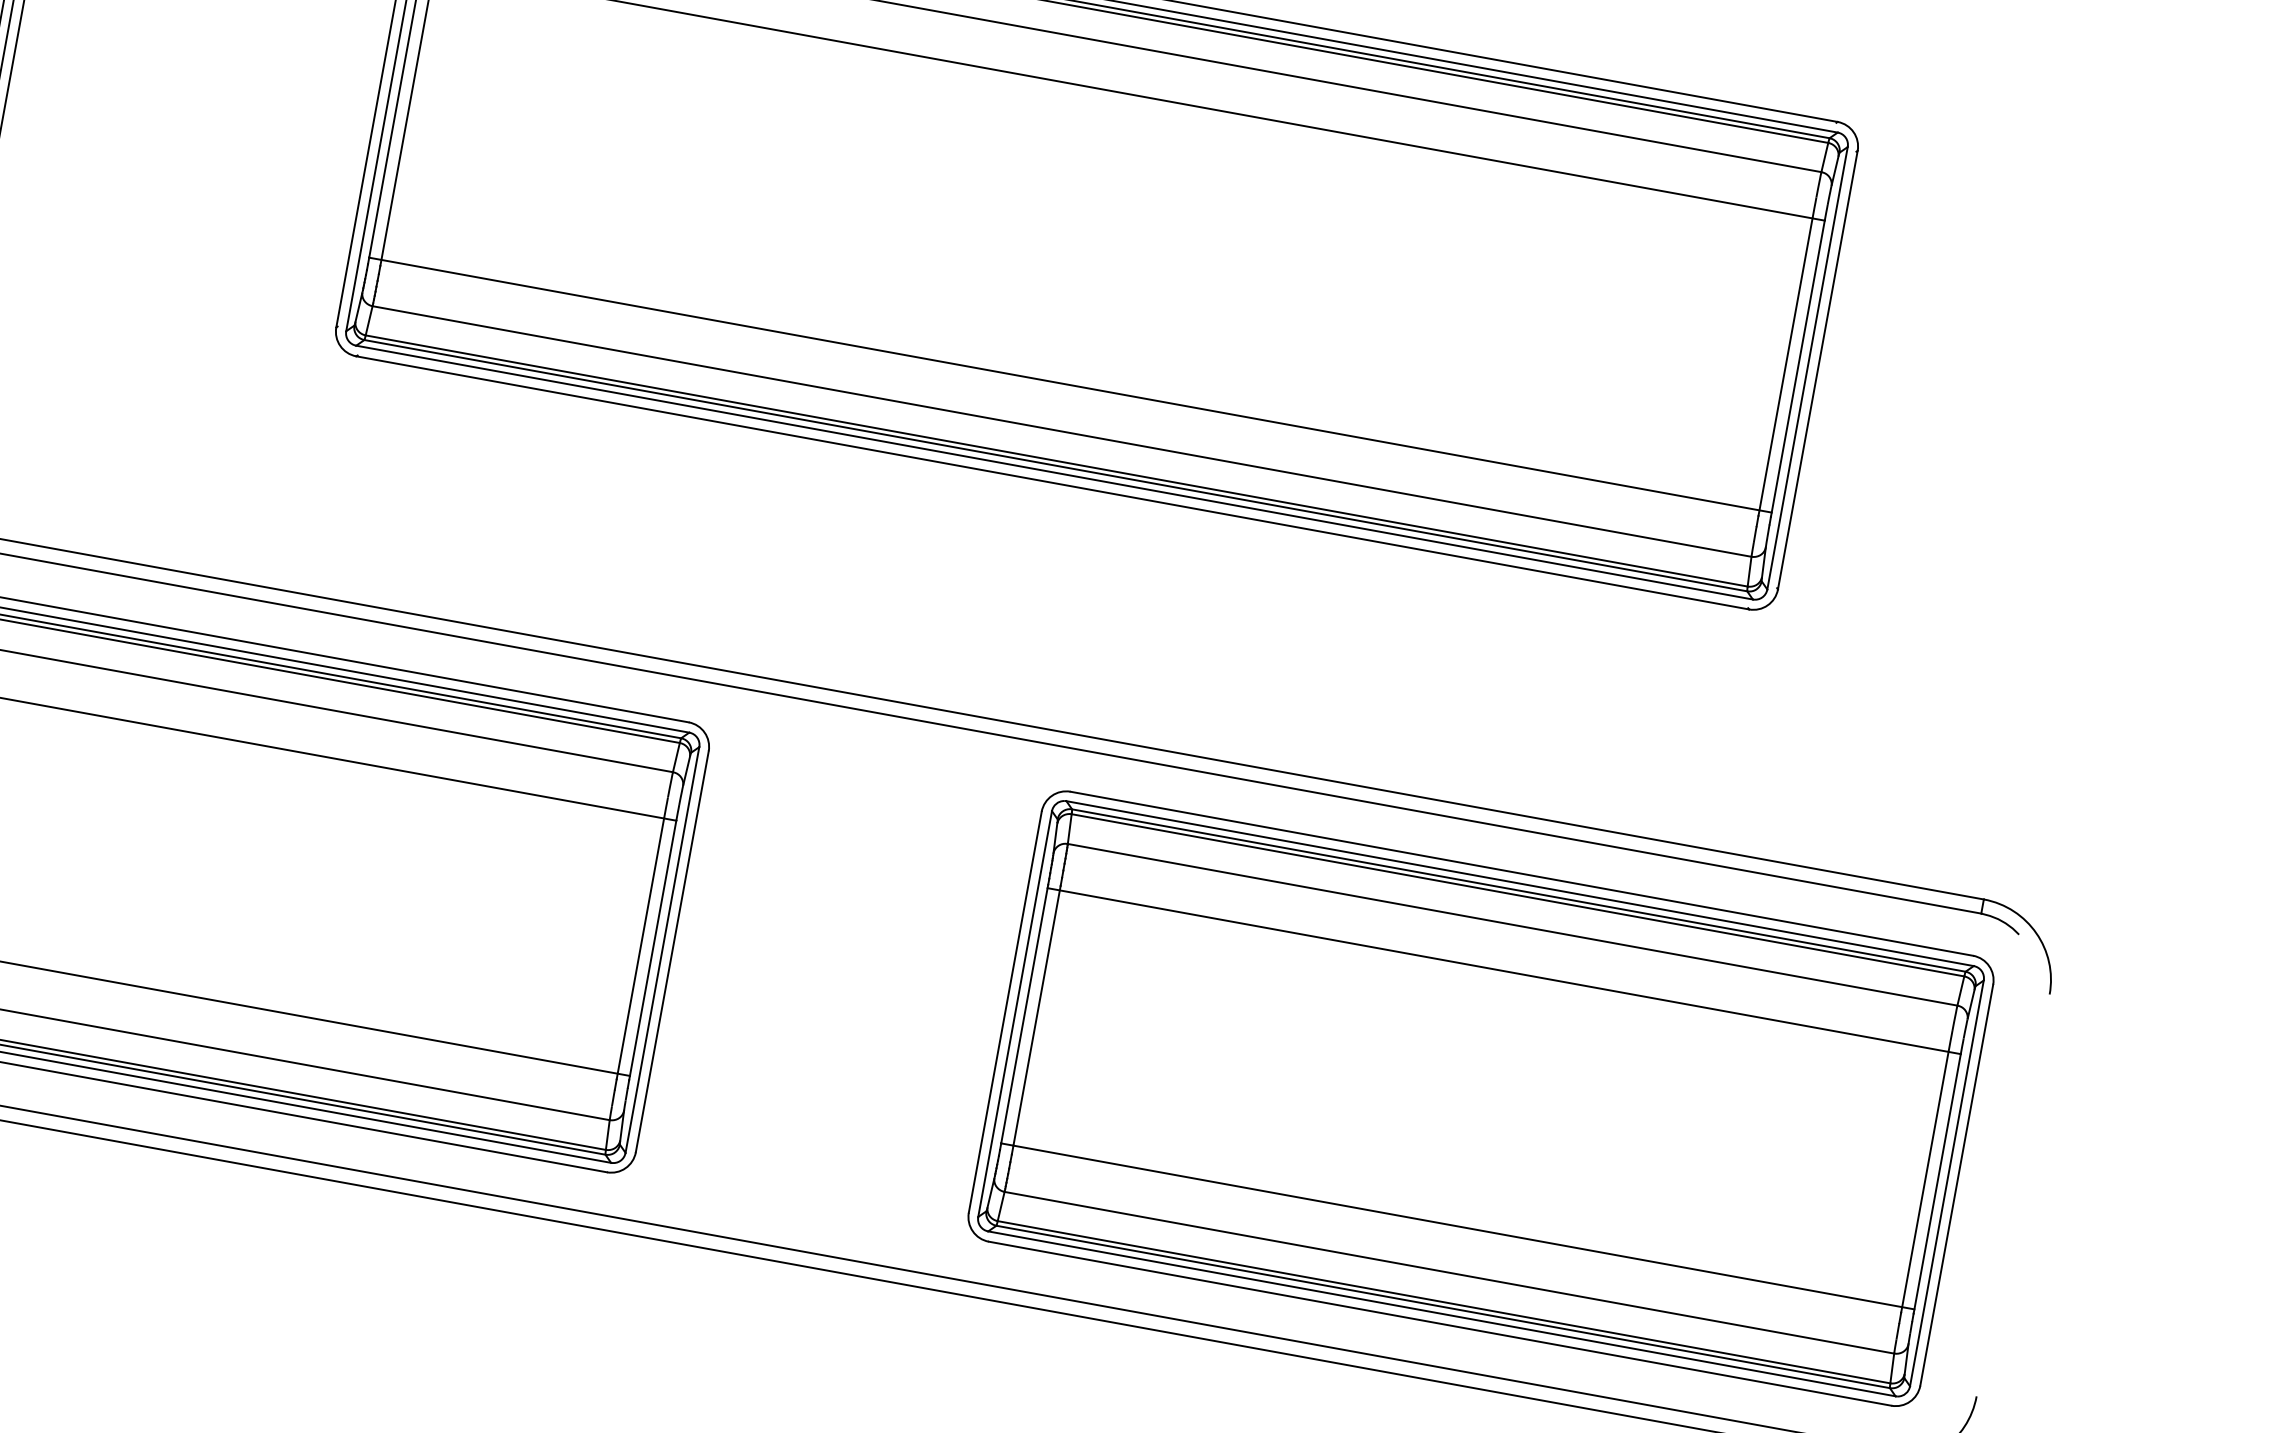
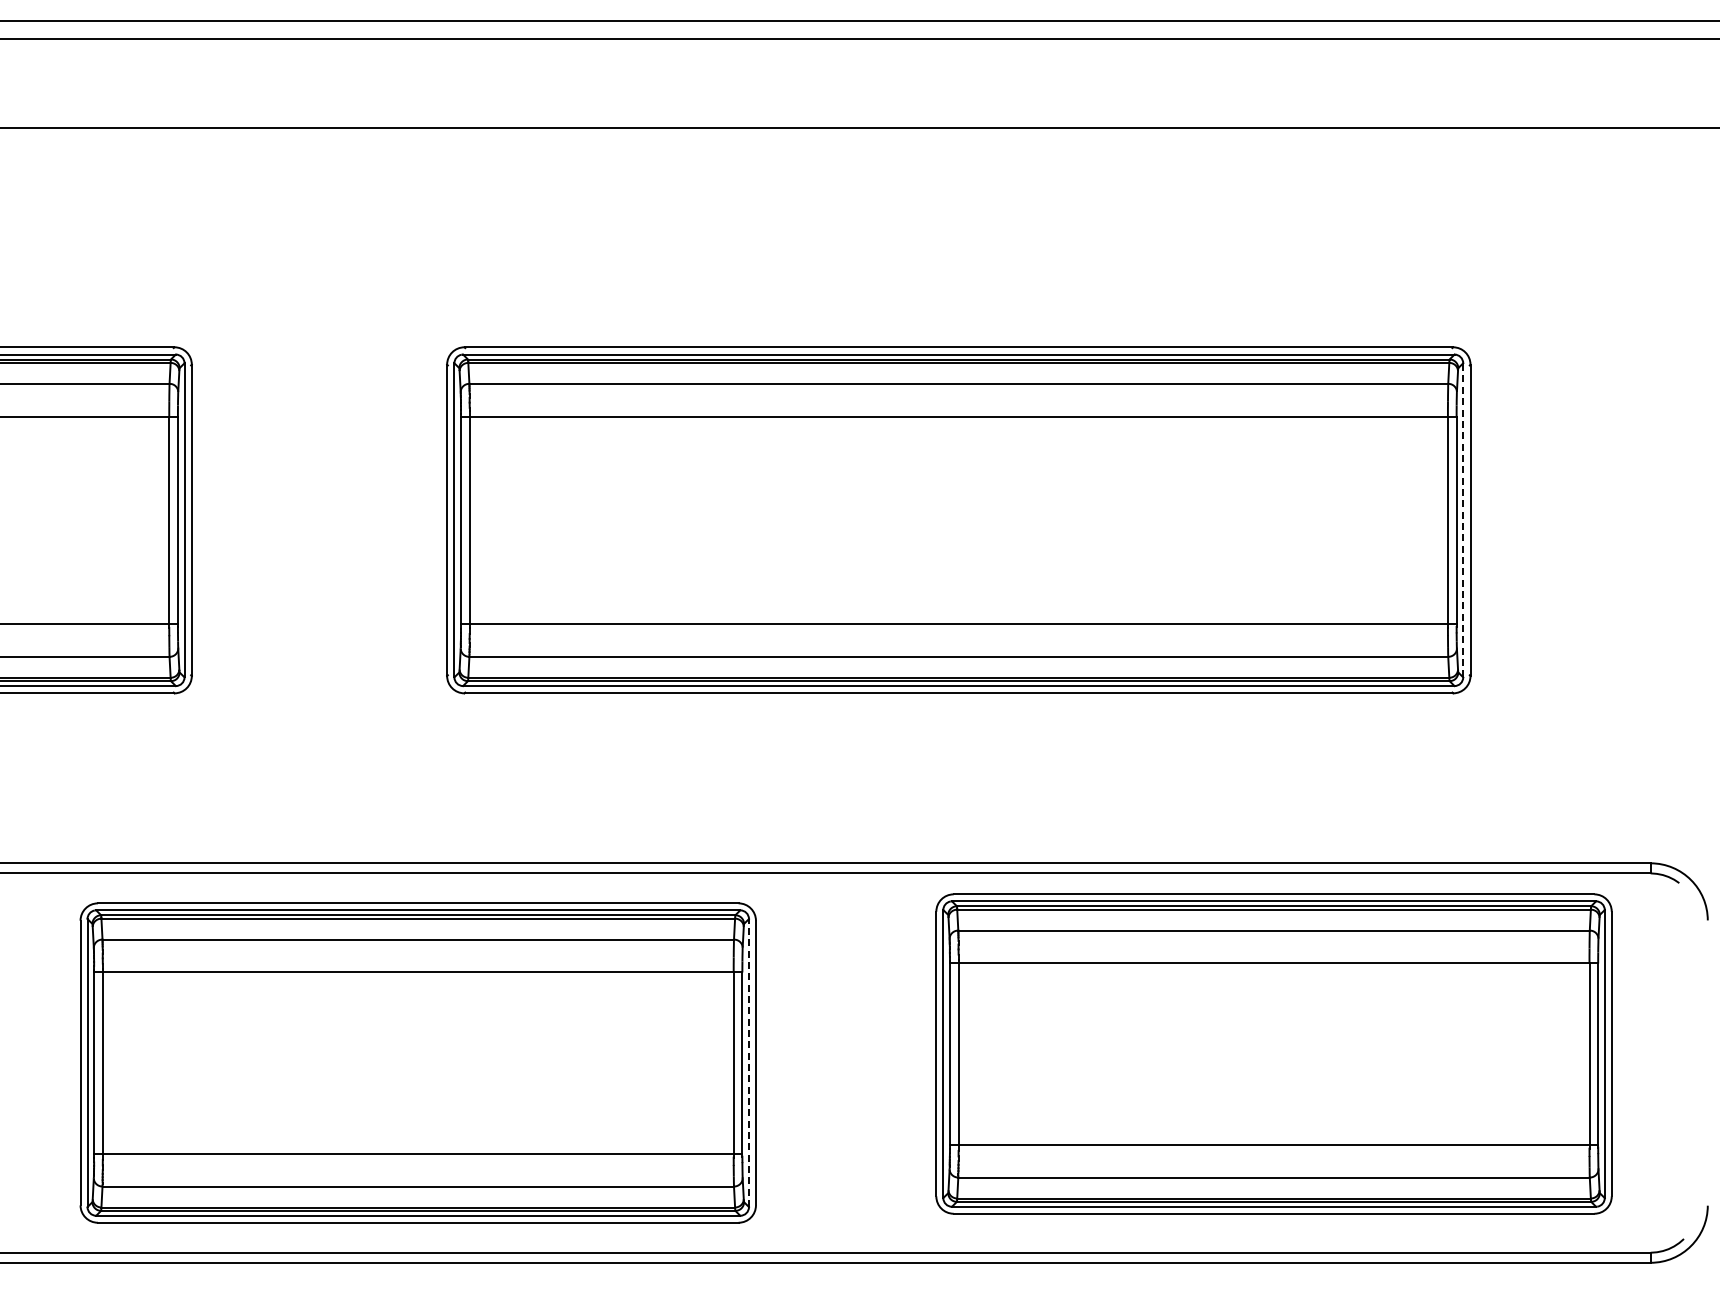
line: (1808, 367) -> (1463, 519), solid -> dashed
line: (661, 949) -> (748, 1062), solid -> dashed
part: (1480, 1097) -> (1273, 1053), moved

